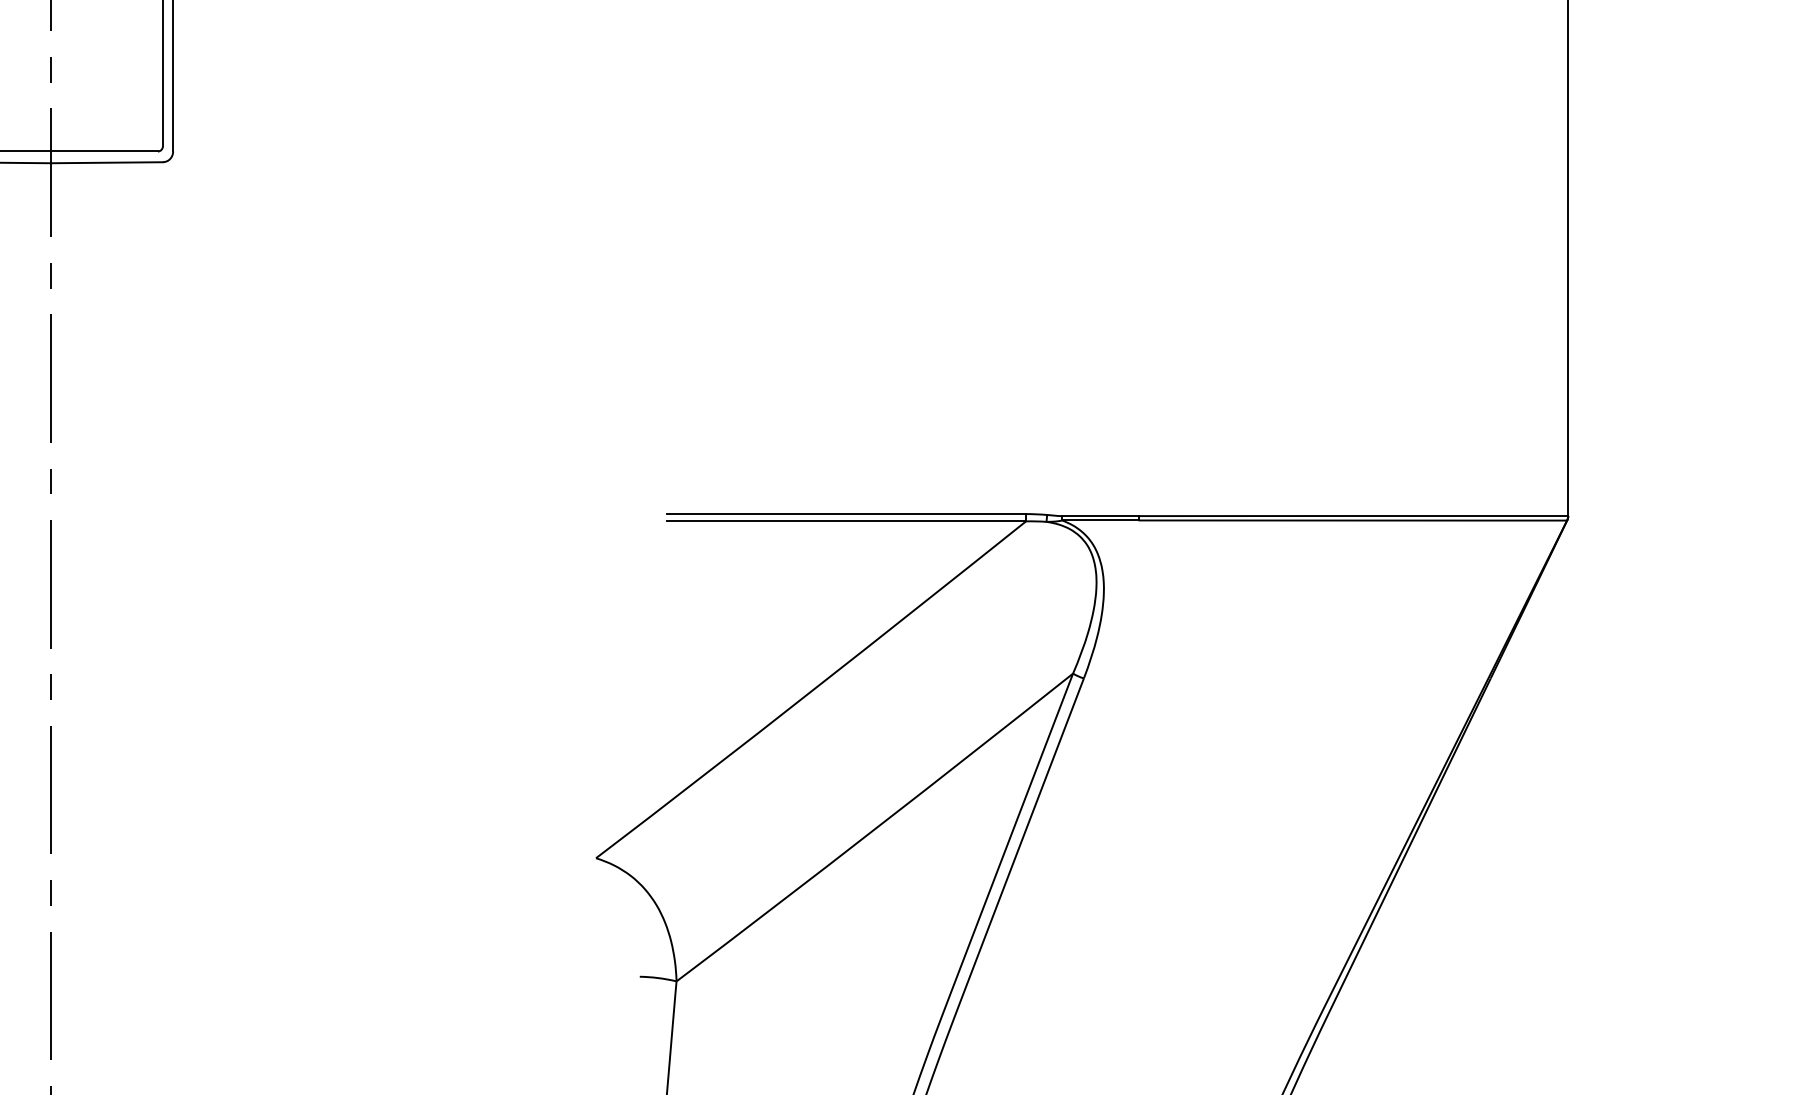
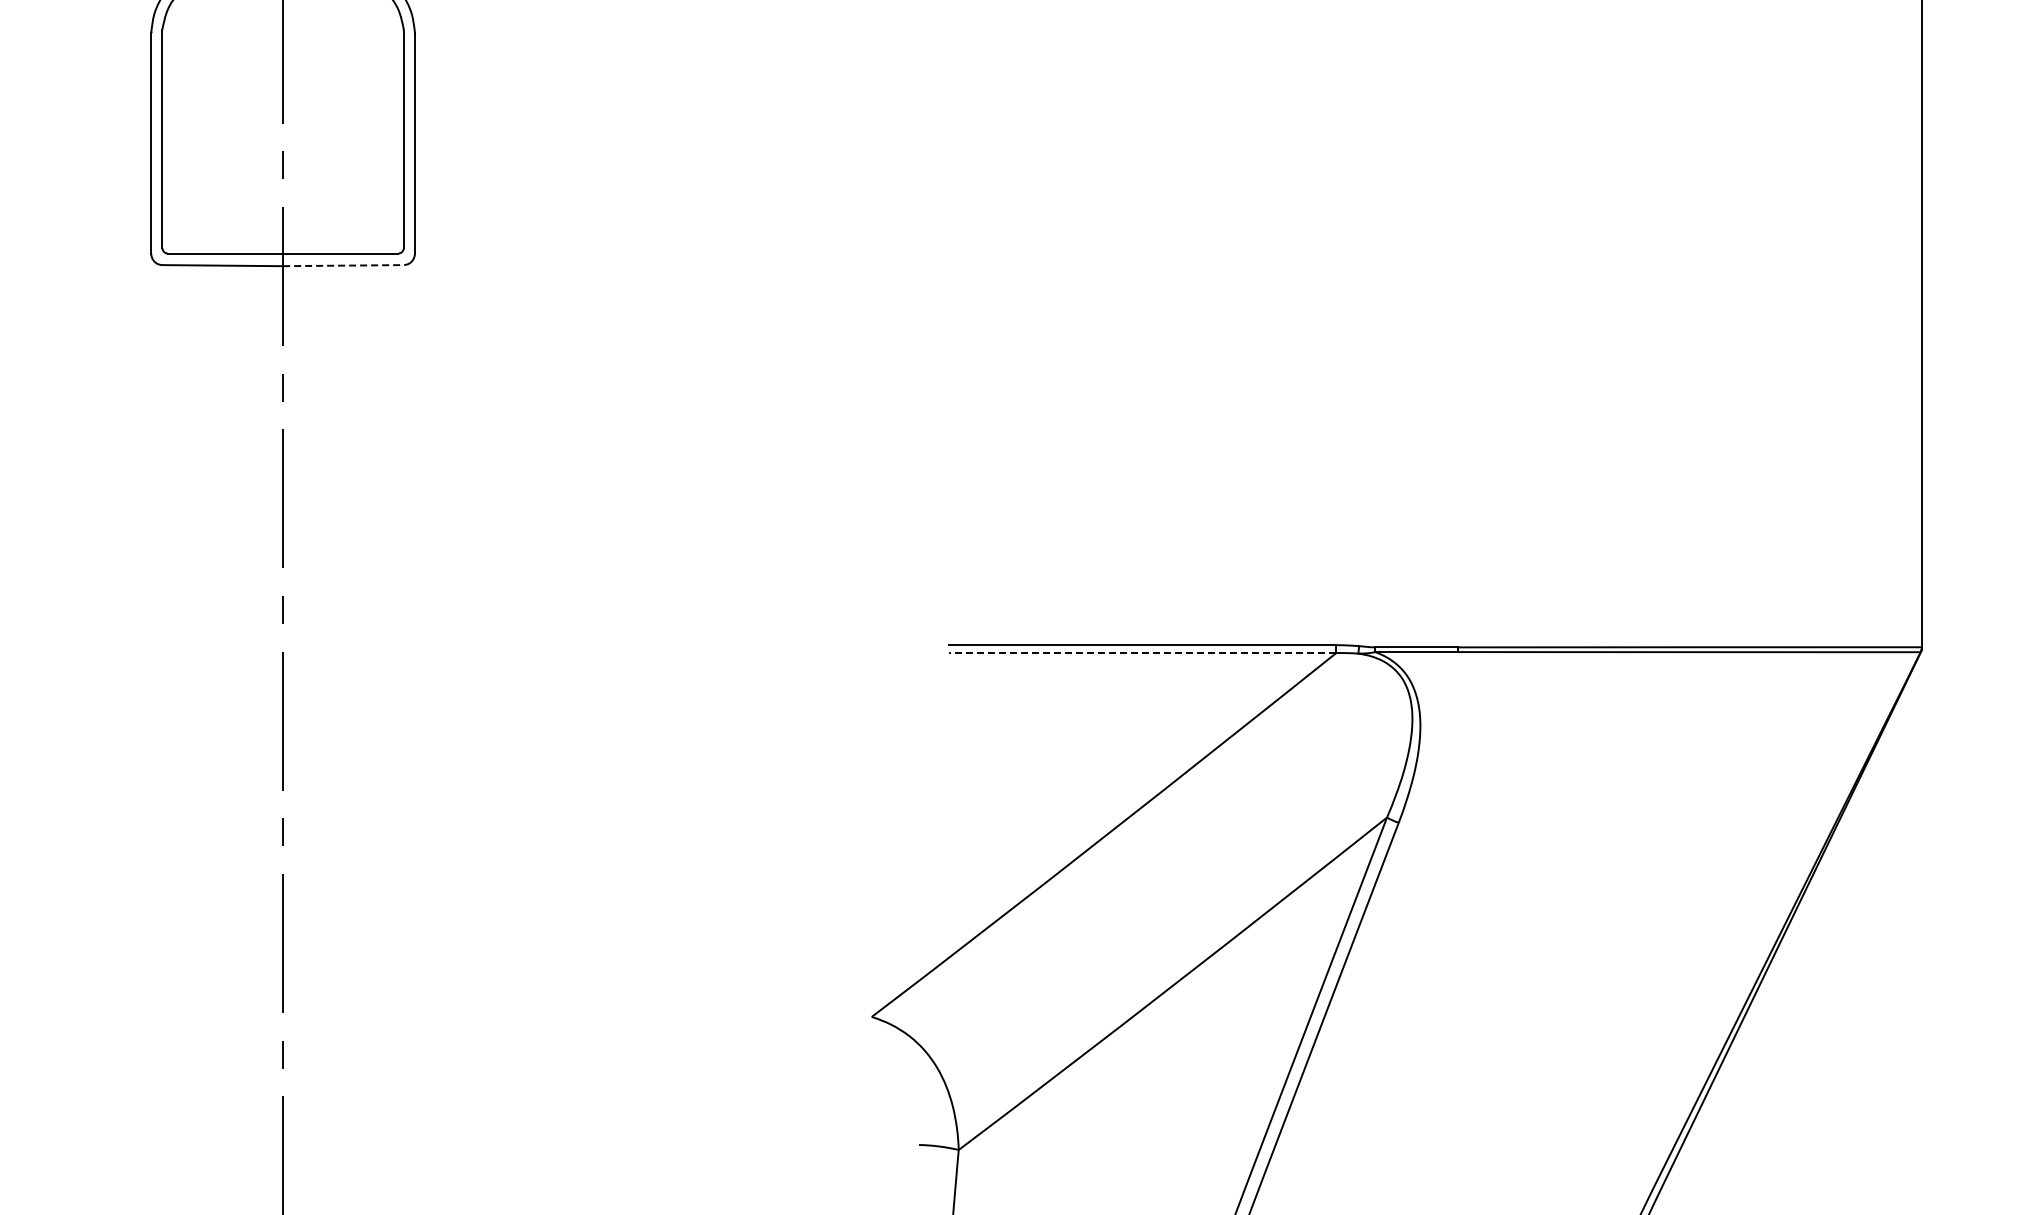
line: (107, 162) -> (343, 265), solid -> dashed
line: (846, 521) -> (1142, 653), solid -> dashed

